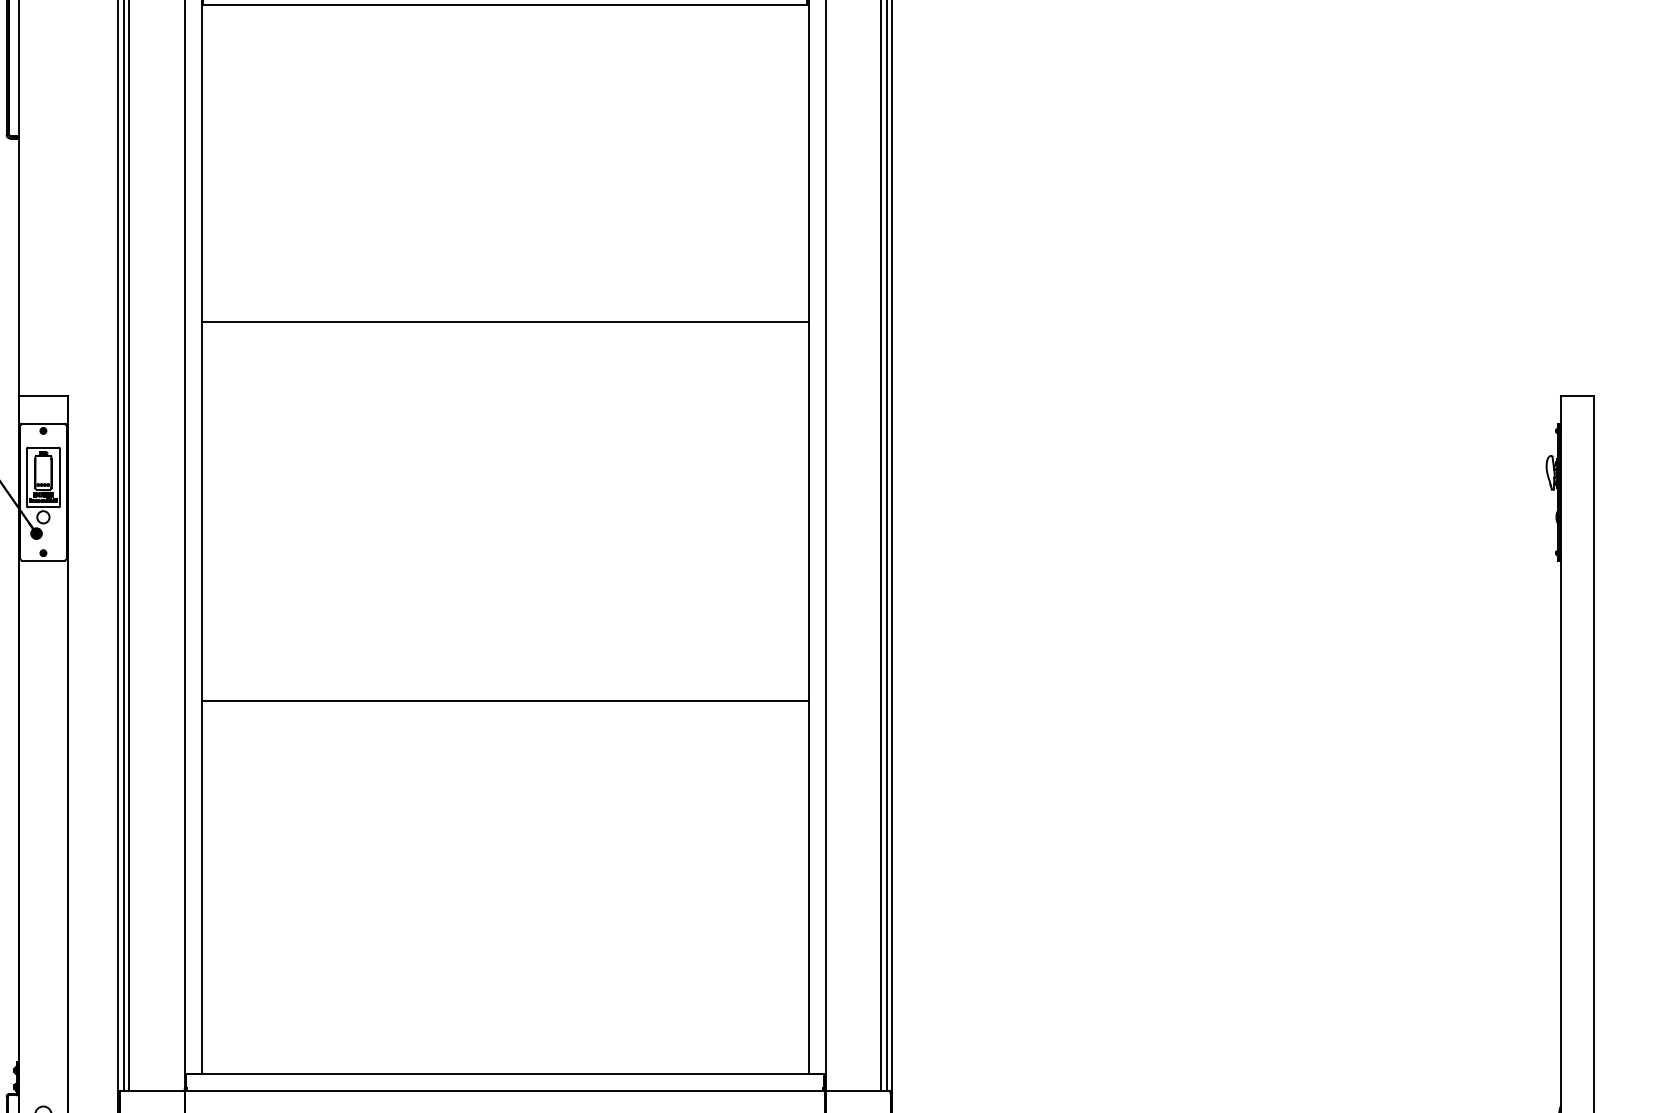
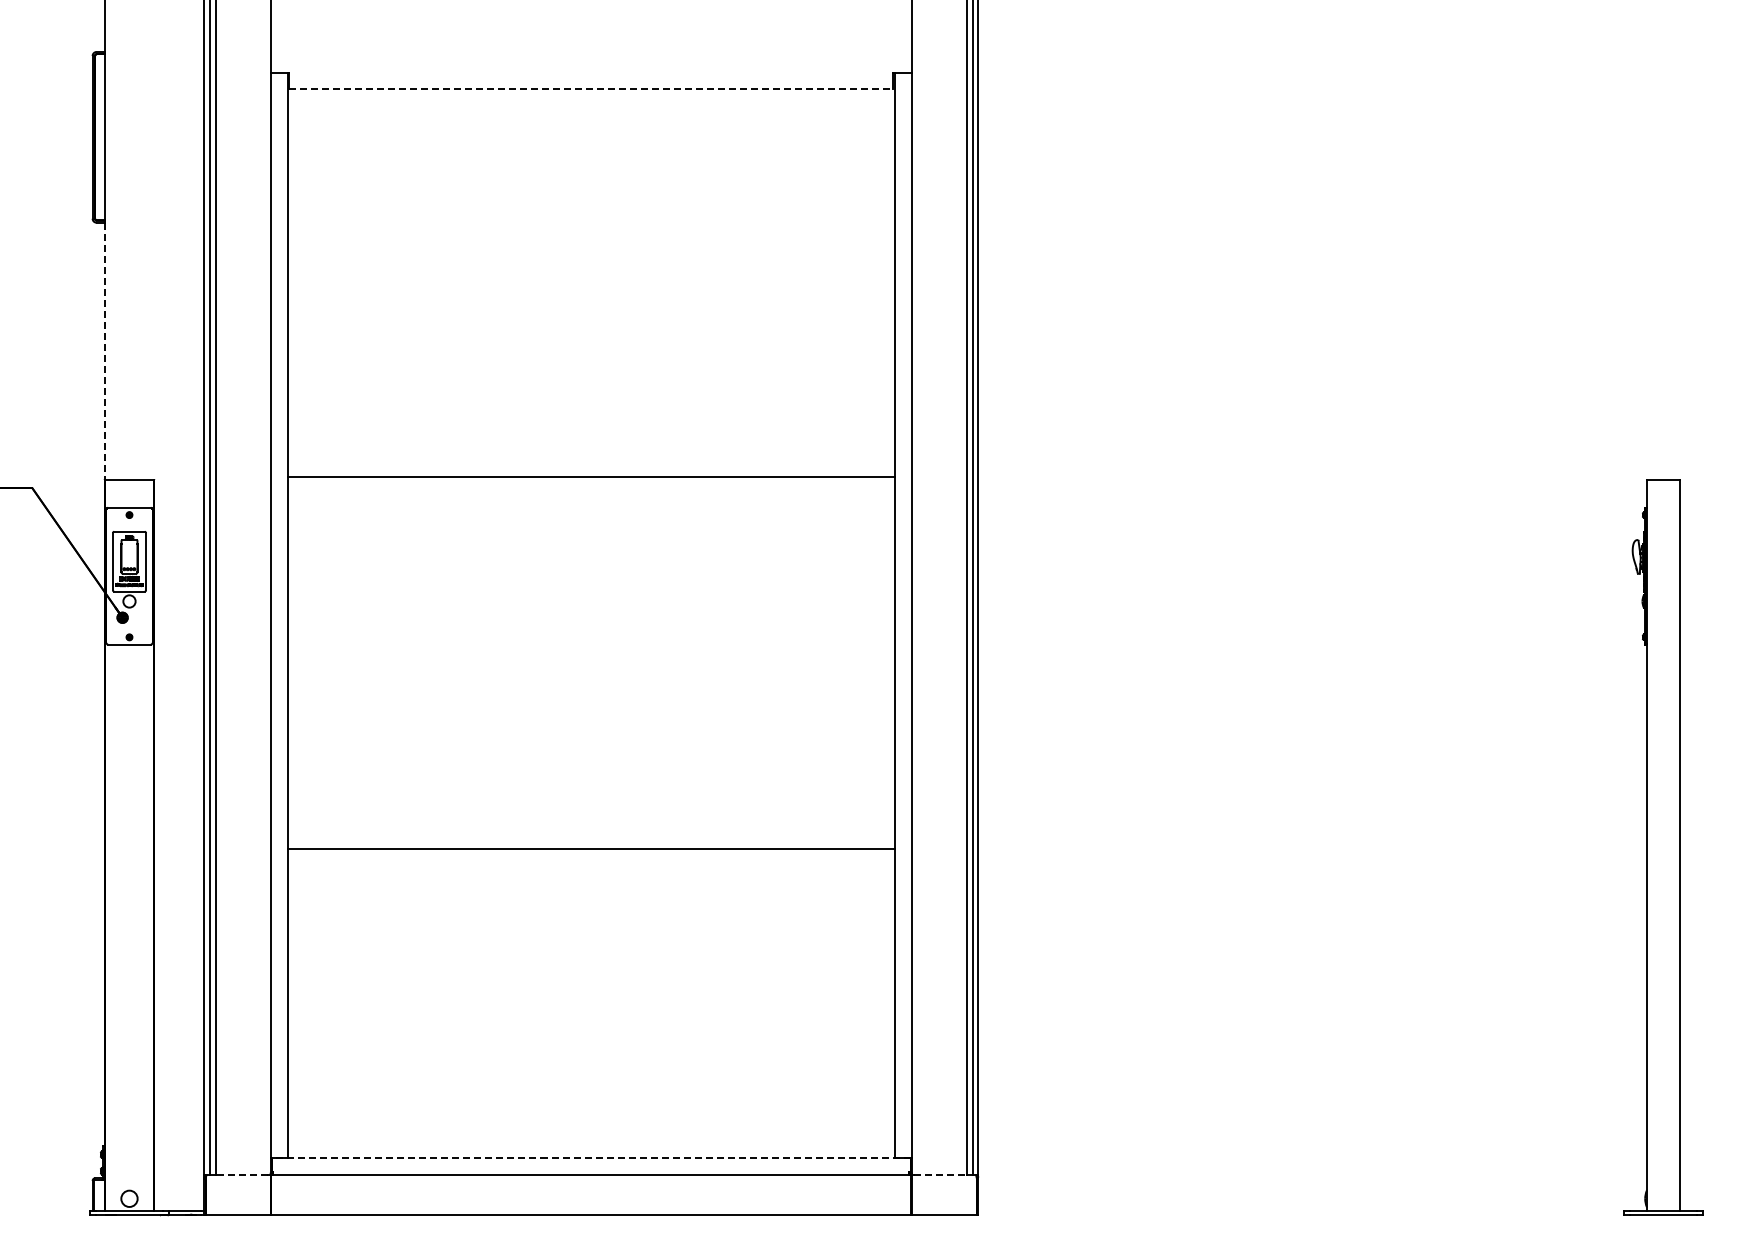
line: (505, 5) -> (591, 89), solid -> dashed
line: (18, 267) -> (104, 351), solid -> dashed
line: (504, 322) -> (590, 477), moved
line: (504, 700) -> (590, 848), moved
line: (504, 1074) -> (590, 1158), solid -> dashed
line: (155, 1090) -> (241, 1174), solid -> dashed
line: (855, 1090) -> (941, 1174), solid -> dashed

